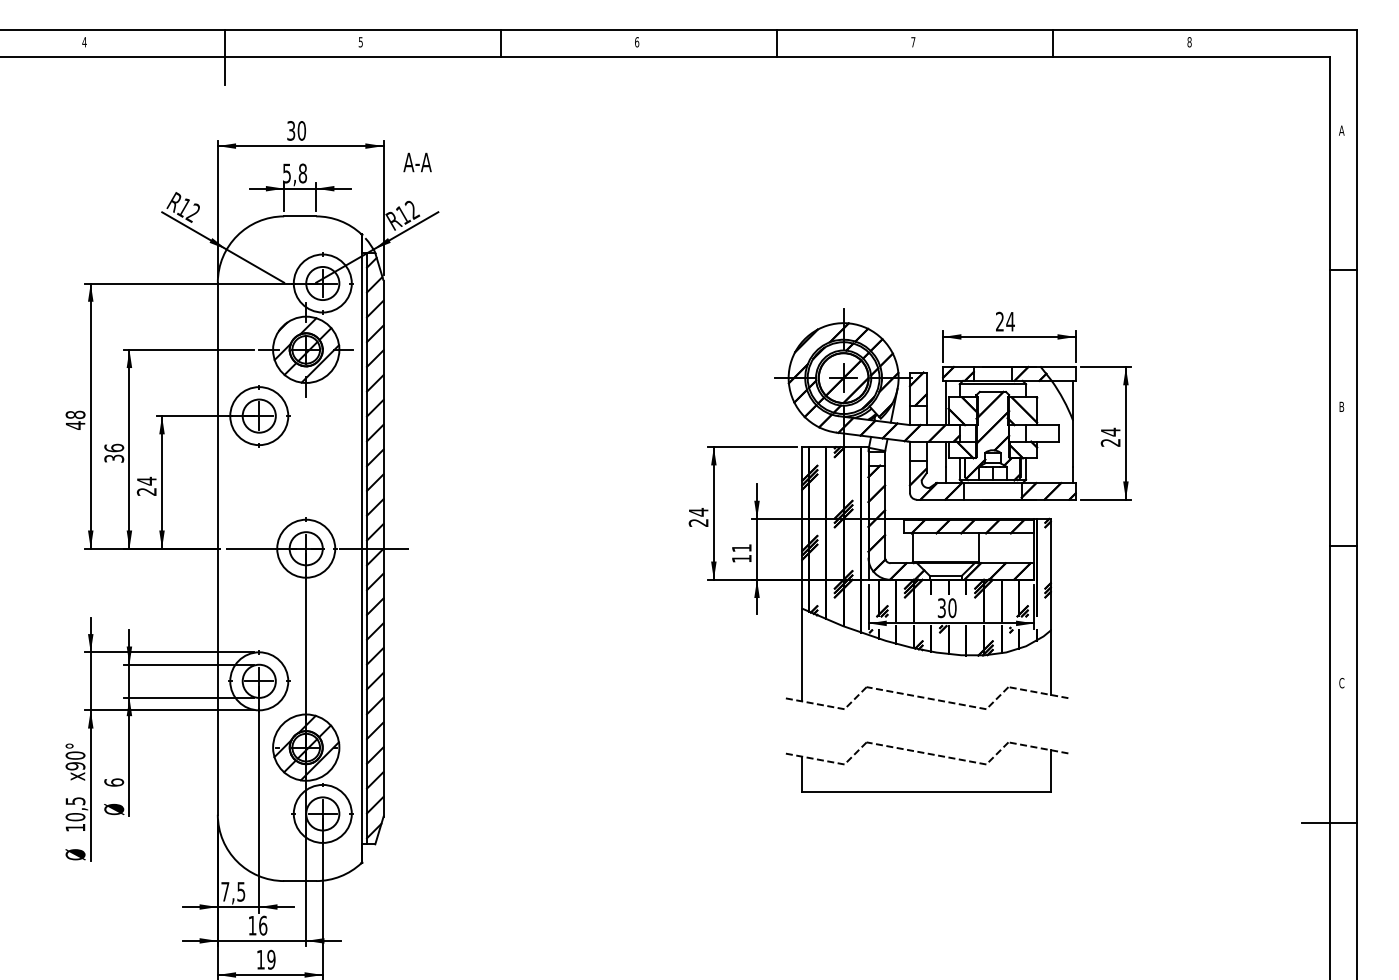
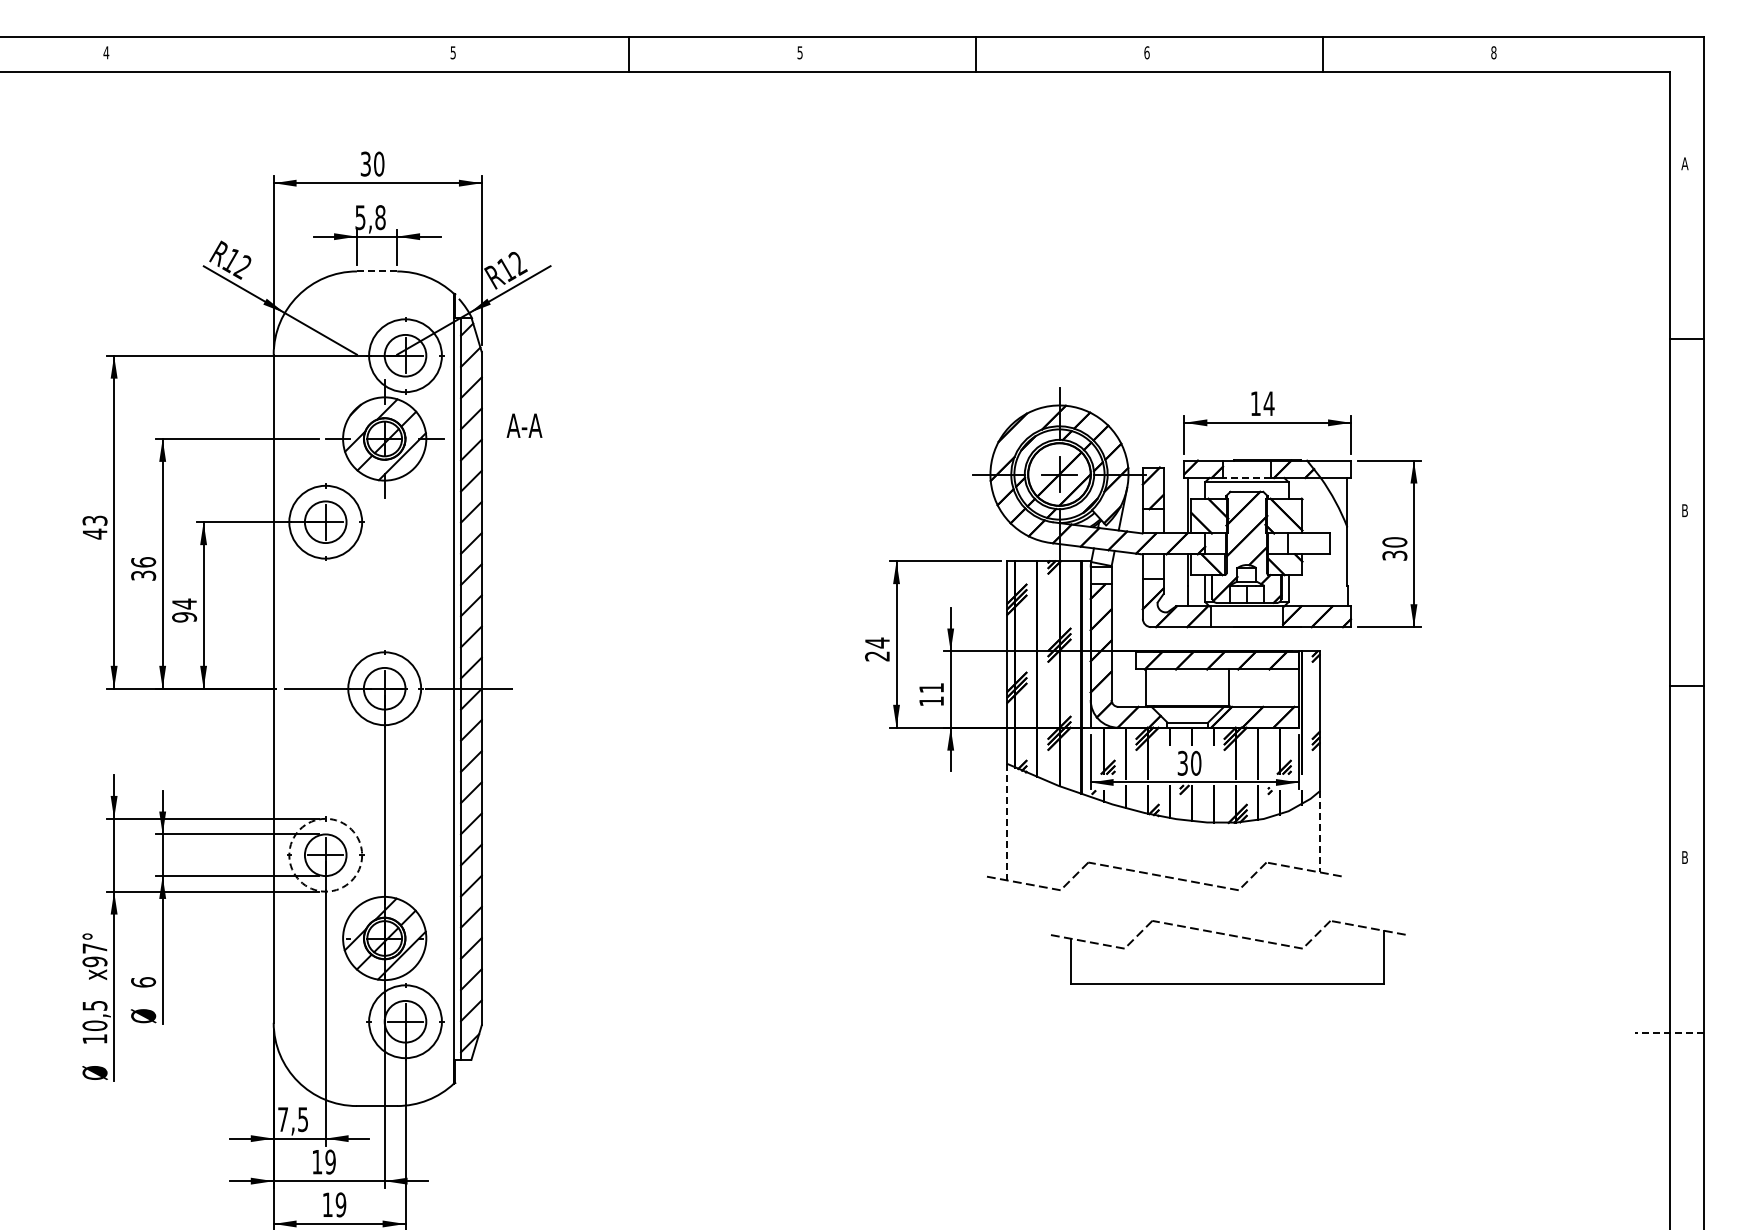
text: (636, 42) -> (799, 52), 6 -> 5
text: (912, 42) -> (1146, 52), 7 -> 6
line: (224, 57) -> (282, 71), removed
text: (417, 162) -> (524, 425), moved
line: (300, 216) -> (377, 271), solid -> dashed
text: (999, 321) -> (1255, 403), 24 -> 14
line: (992, 380) -> (1246, 477), solid -> dashed
text: (75, 414) -> (94, 520), 48 -> 43
text: (1110, 437) -> (1394, 548), 24 -> 30
text: (146, 491) -> (184, 617), 24 -> 94
line: (802, 655) -> (1007, 822), solid -> dashed
line: (1050, 663) -> (1319, 832), solid -> dashed
circle: (259, 680) -> (325, 854), solid -> dashed
text: (1341, 683) -> (1684, 857), C -> B
part: (928, 754) -> (1230, 936), moved
text: (75, 755) -> (94, 948), x90° -> x97°
line: (1329, 822) -> (1669, 1032), solid -> dashed
text: (263, 925) -> (330, 1161), 16 -> 19

